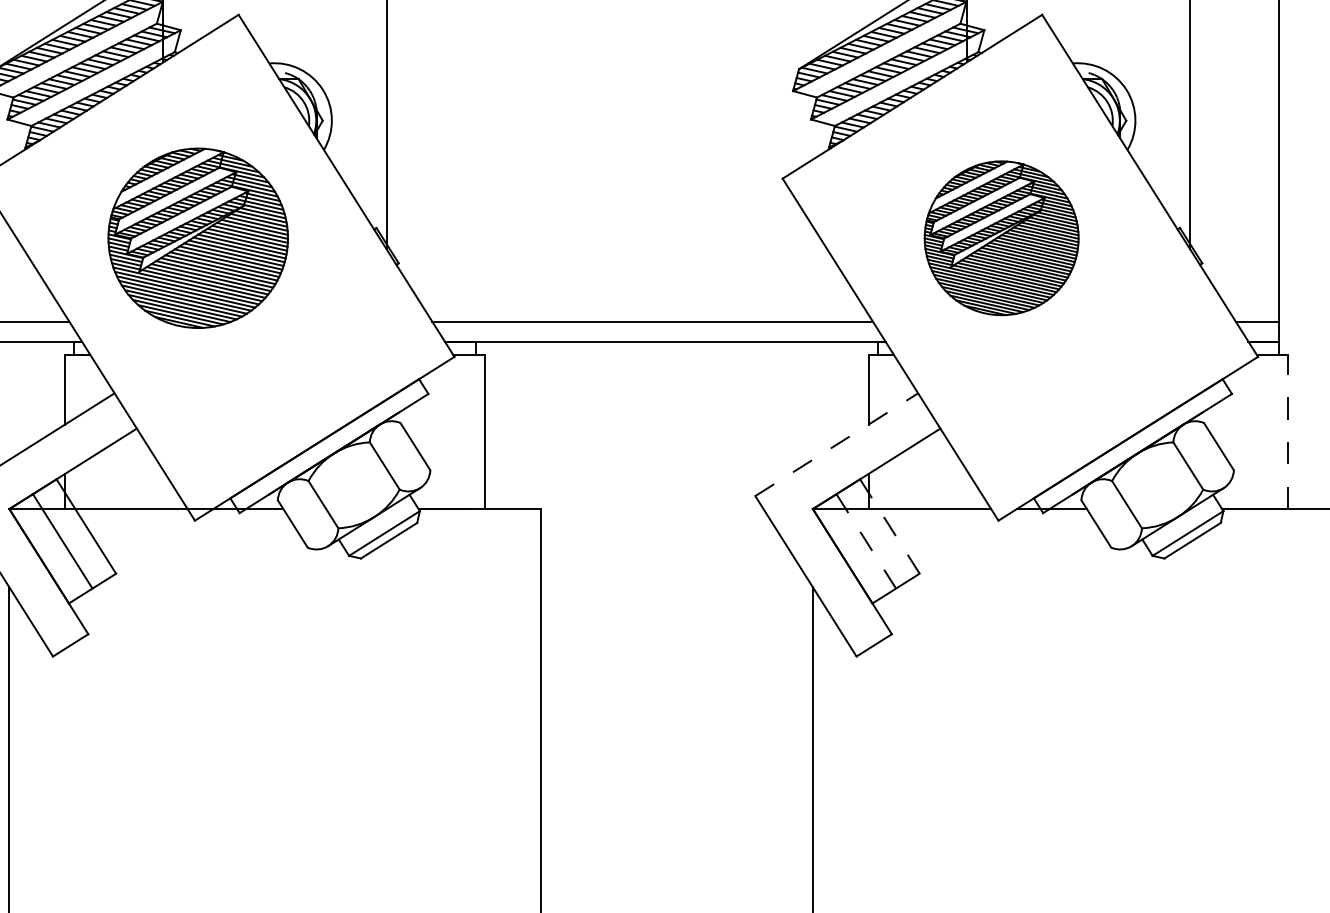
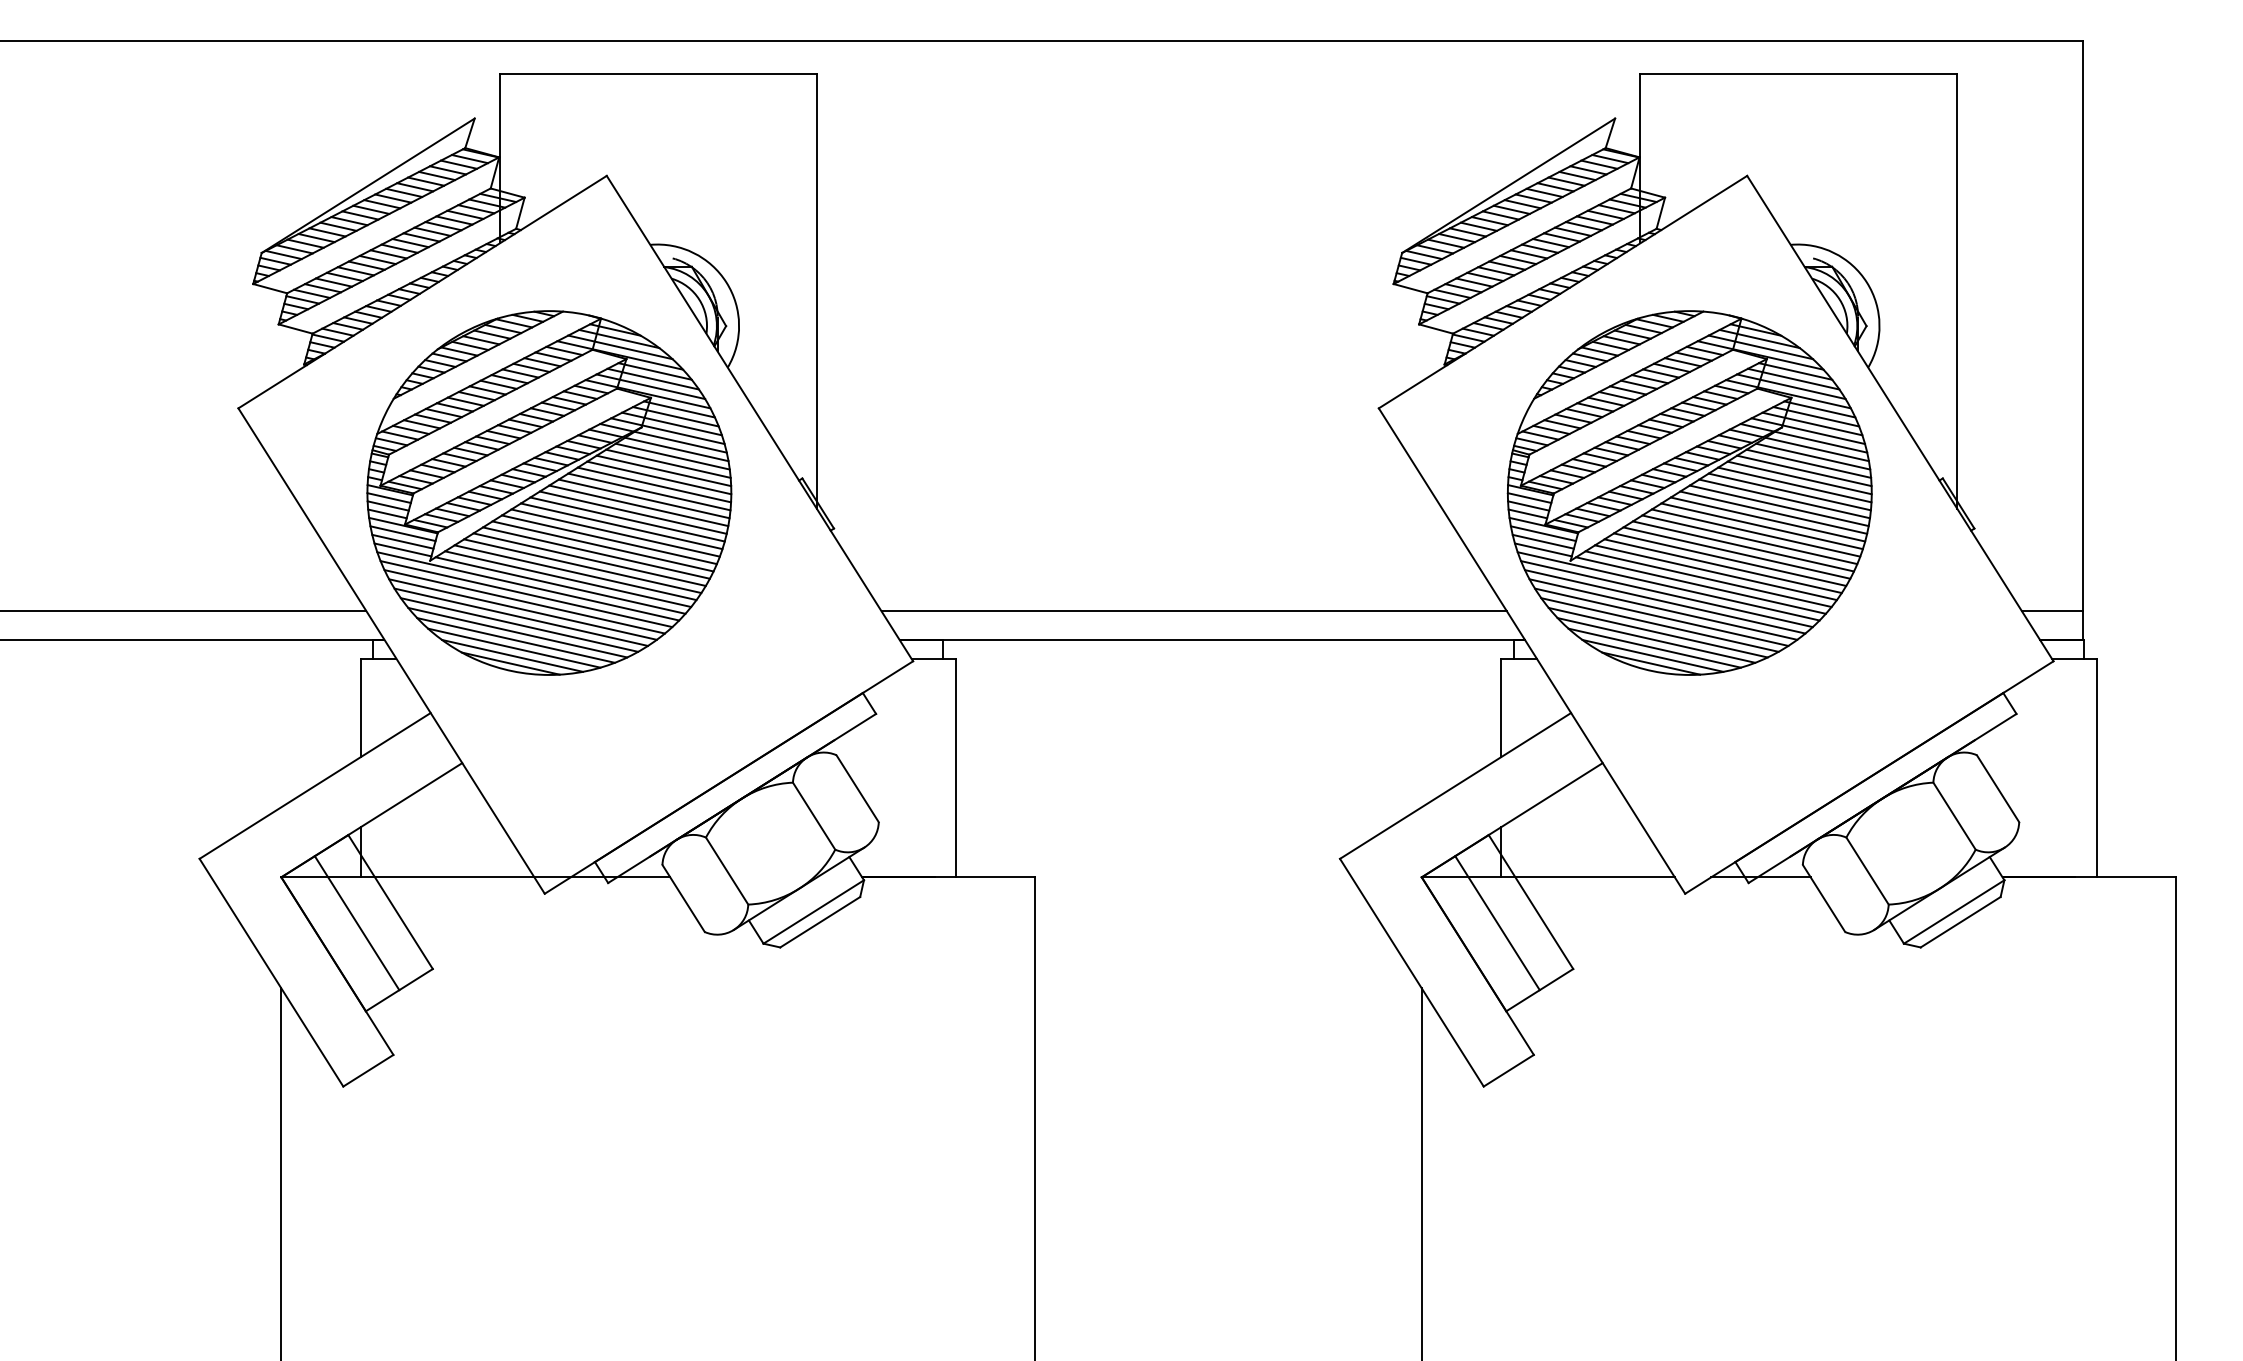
part: (198, 237) -> (549, 492), size x1.43
part: (1001, 237) -> (1689, 492), size x1.67
line: (1288, 431) -> (2096, 767), dashed -> solid
line: (836, 444) -> (1455, 785), dashed -> solid
line: (889, 526) -> (1530, 901), dashed -> solid
line: (866, 540) -> (1497, 922), dashed -> solid

